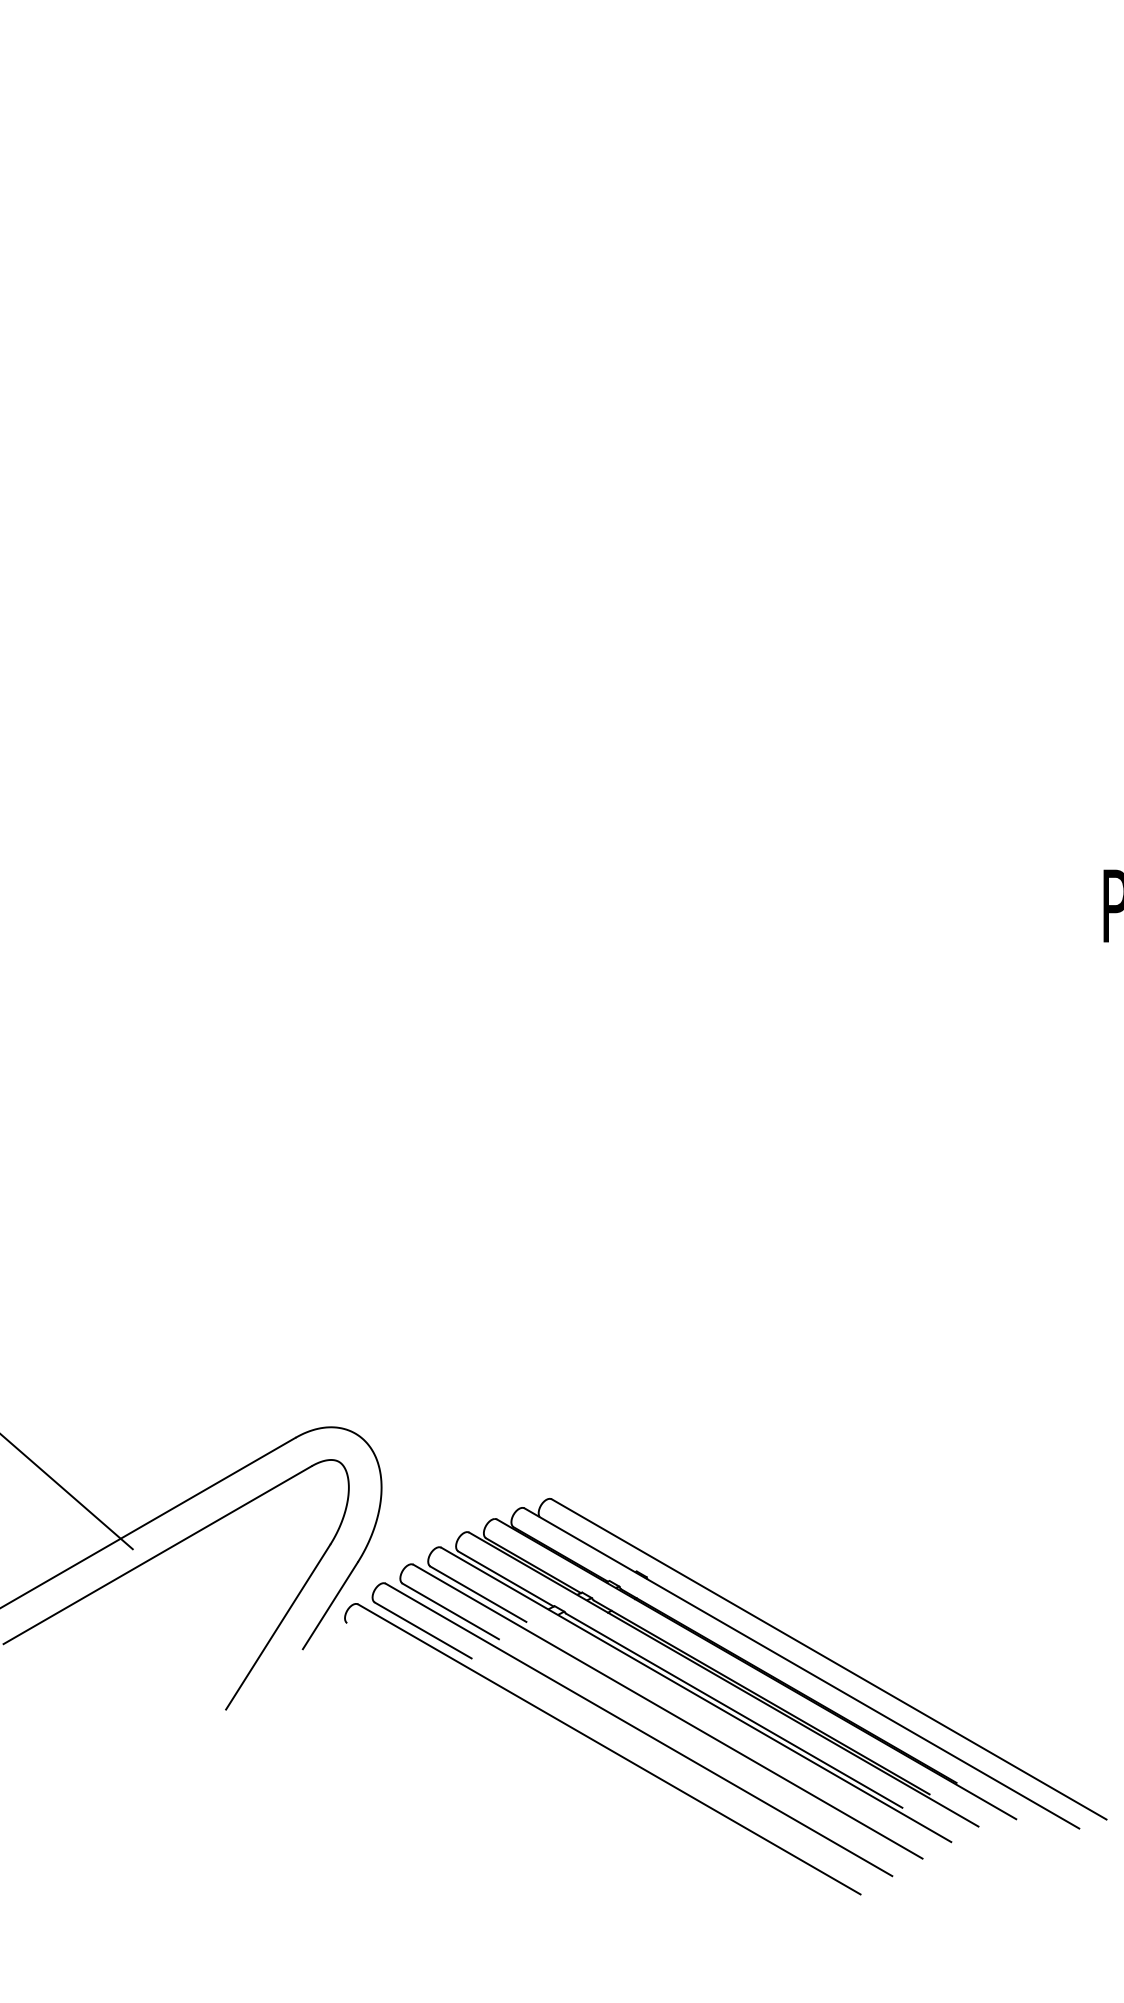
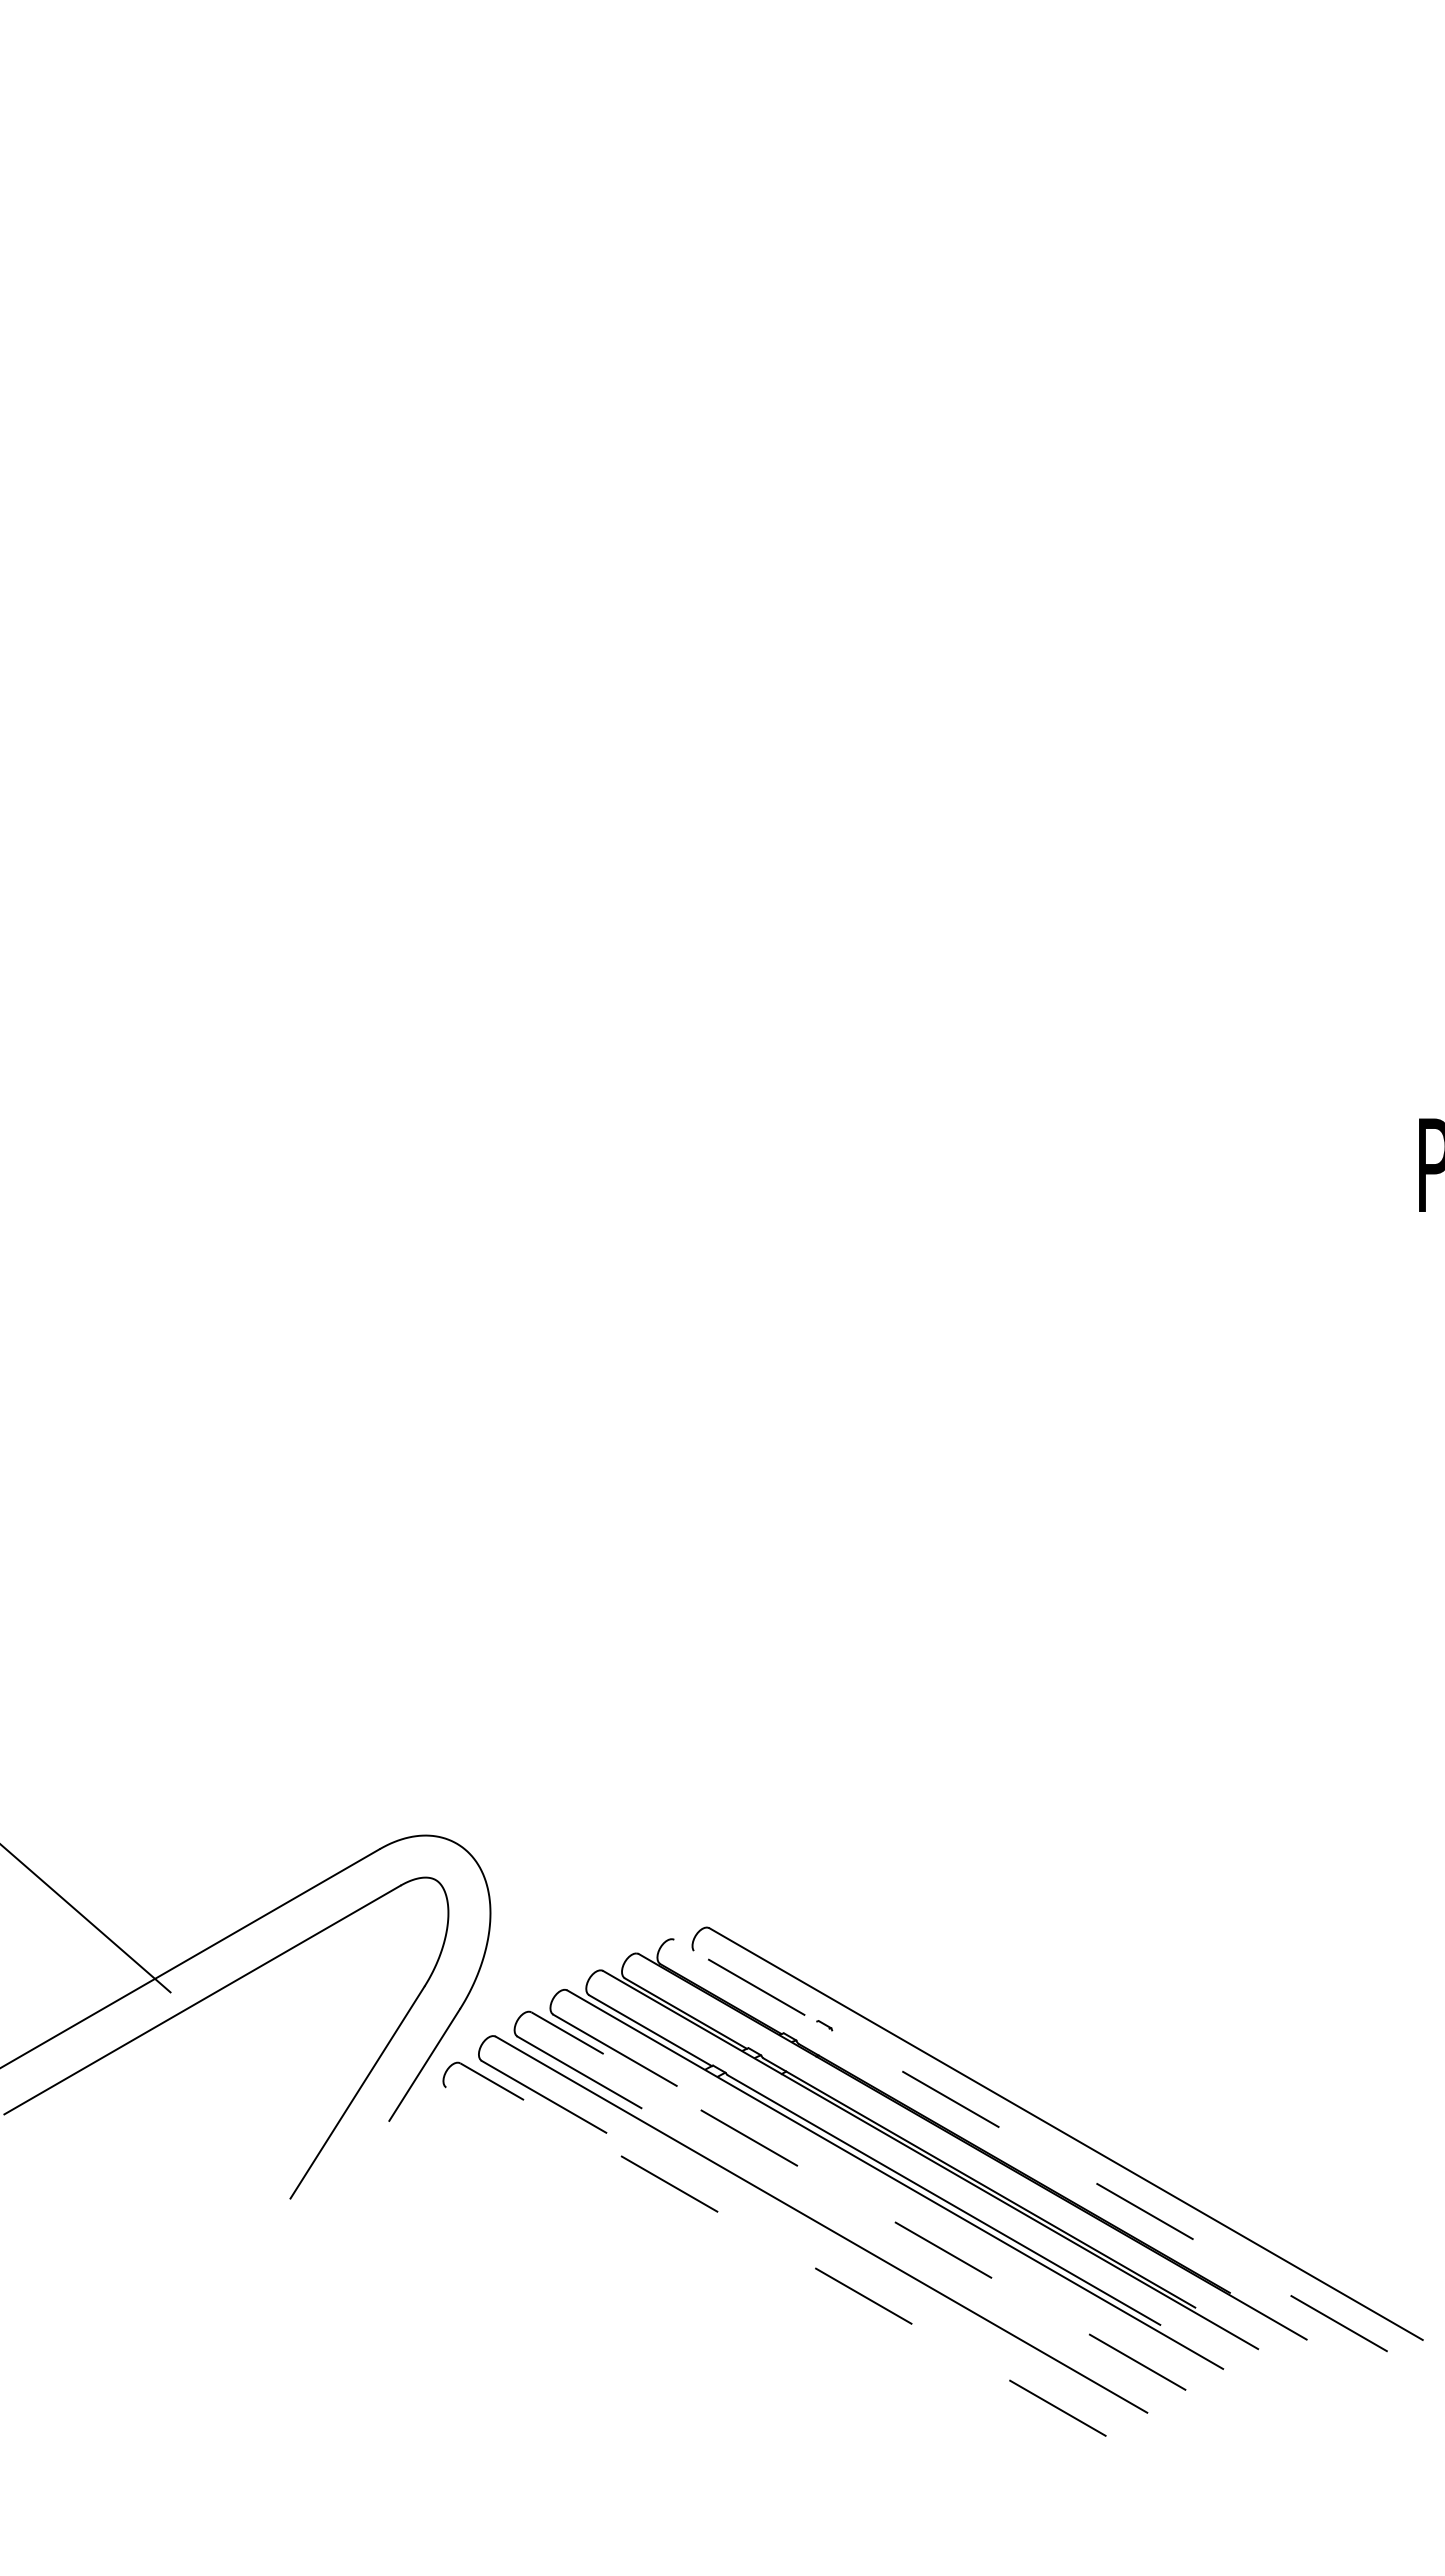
line: (802, 1668) -> (1031, 2145), solid -> dashed
line: (667, 1711) -> (858, 2201), solid -> dashed
line: (608, 1749) -> (782, 2249), solid -> dashed

